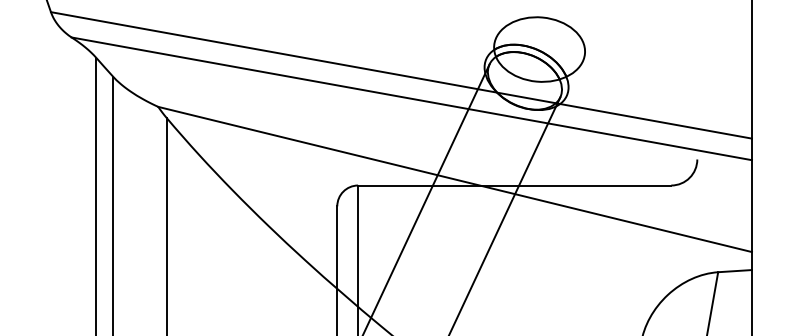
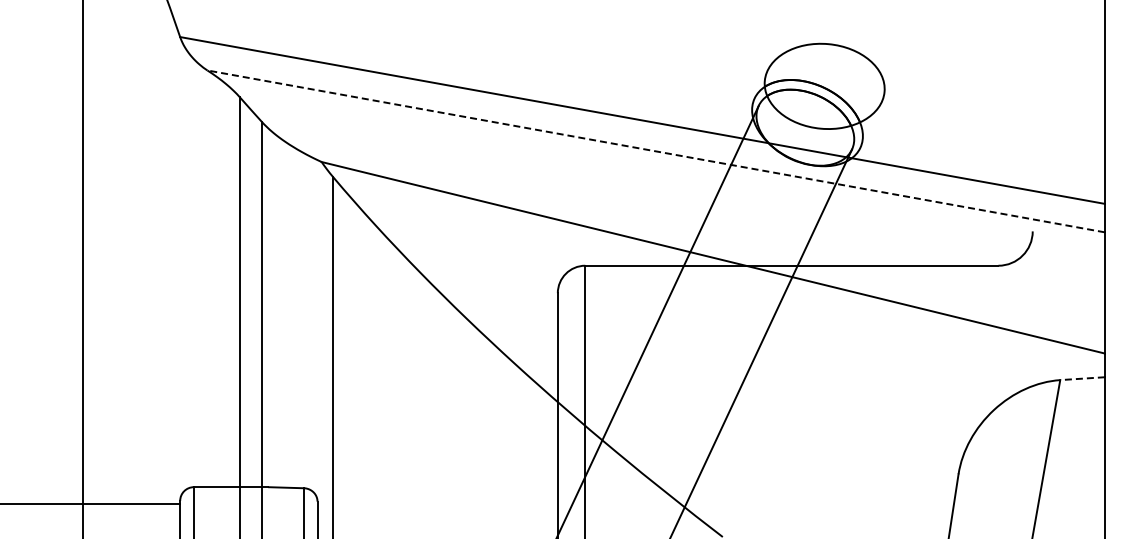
line: (412, 98) -> (656, 151), solid -> dashed
line: (735, 271) -> (1082, 378), solid -> dashed

